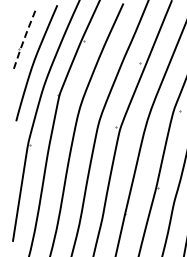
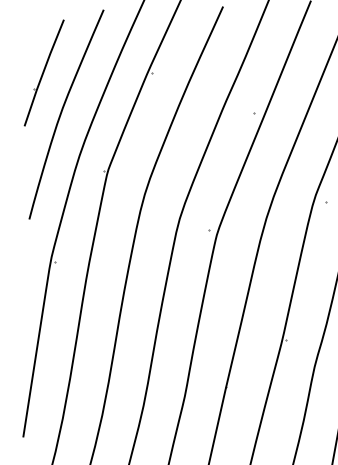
line: (23, 40) -> (42, 73), dashed -> solid

